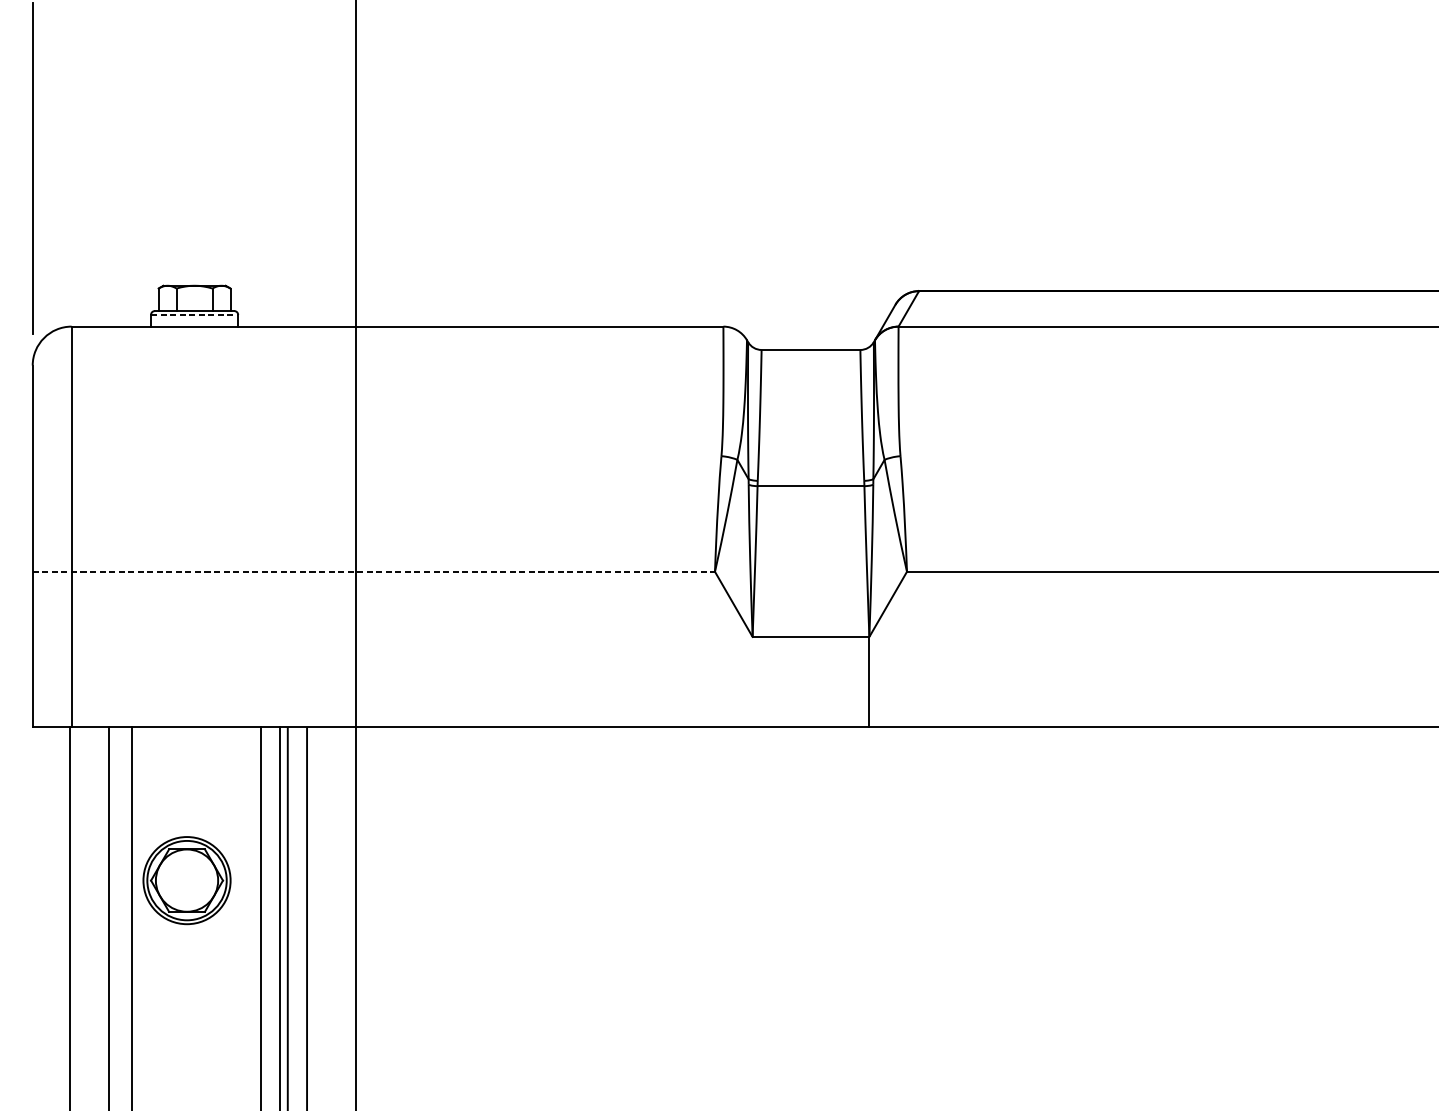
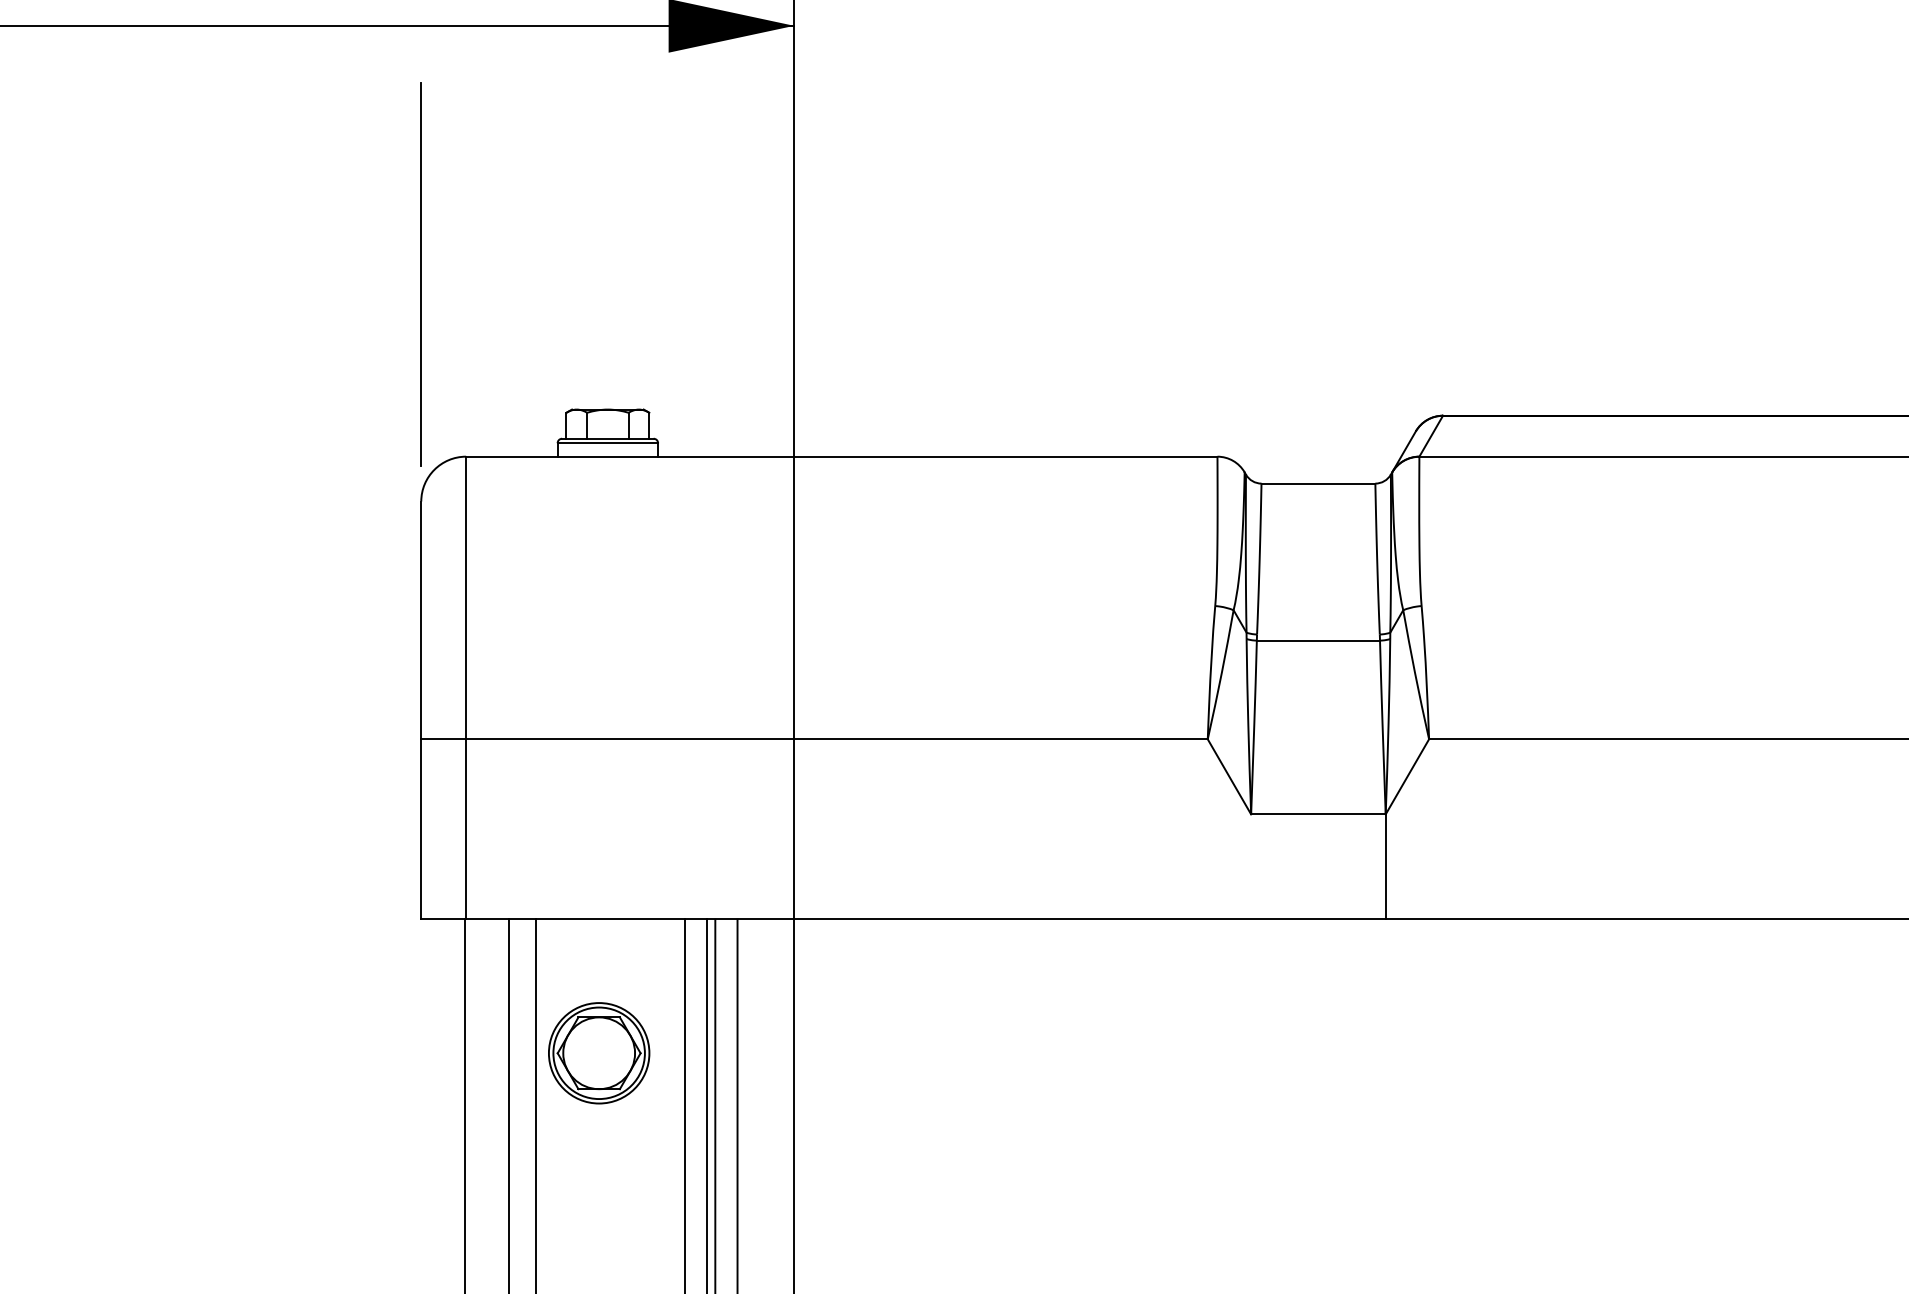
line: (195, 315) -> (608, 443), dashed -> solid
line: (374, 571) -> (815, 739), dashed -> solid
part: (187, 880) -> (599, 1053), moved

